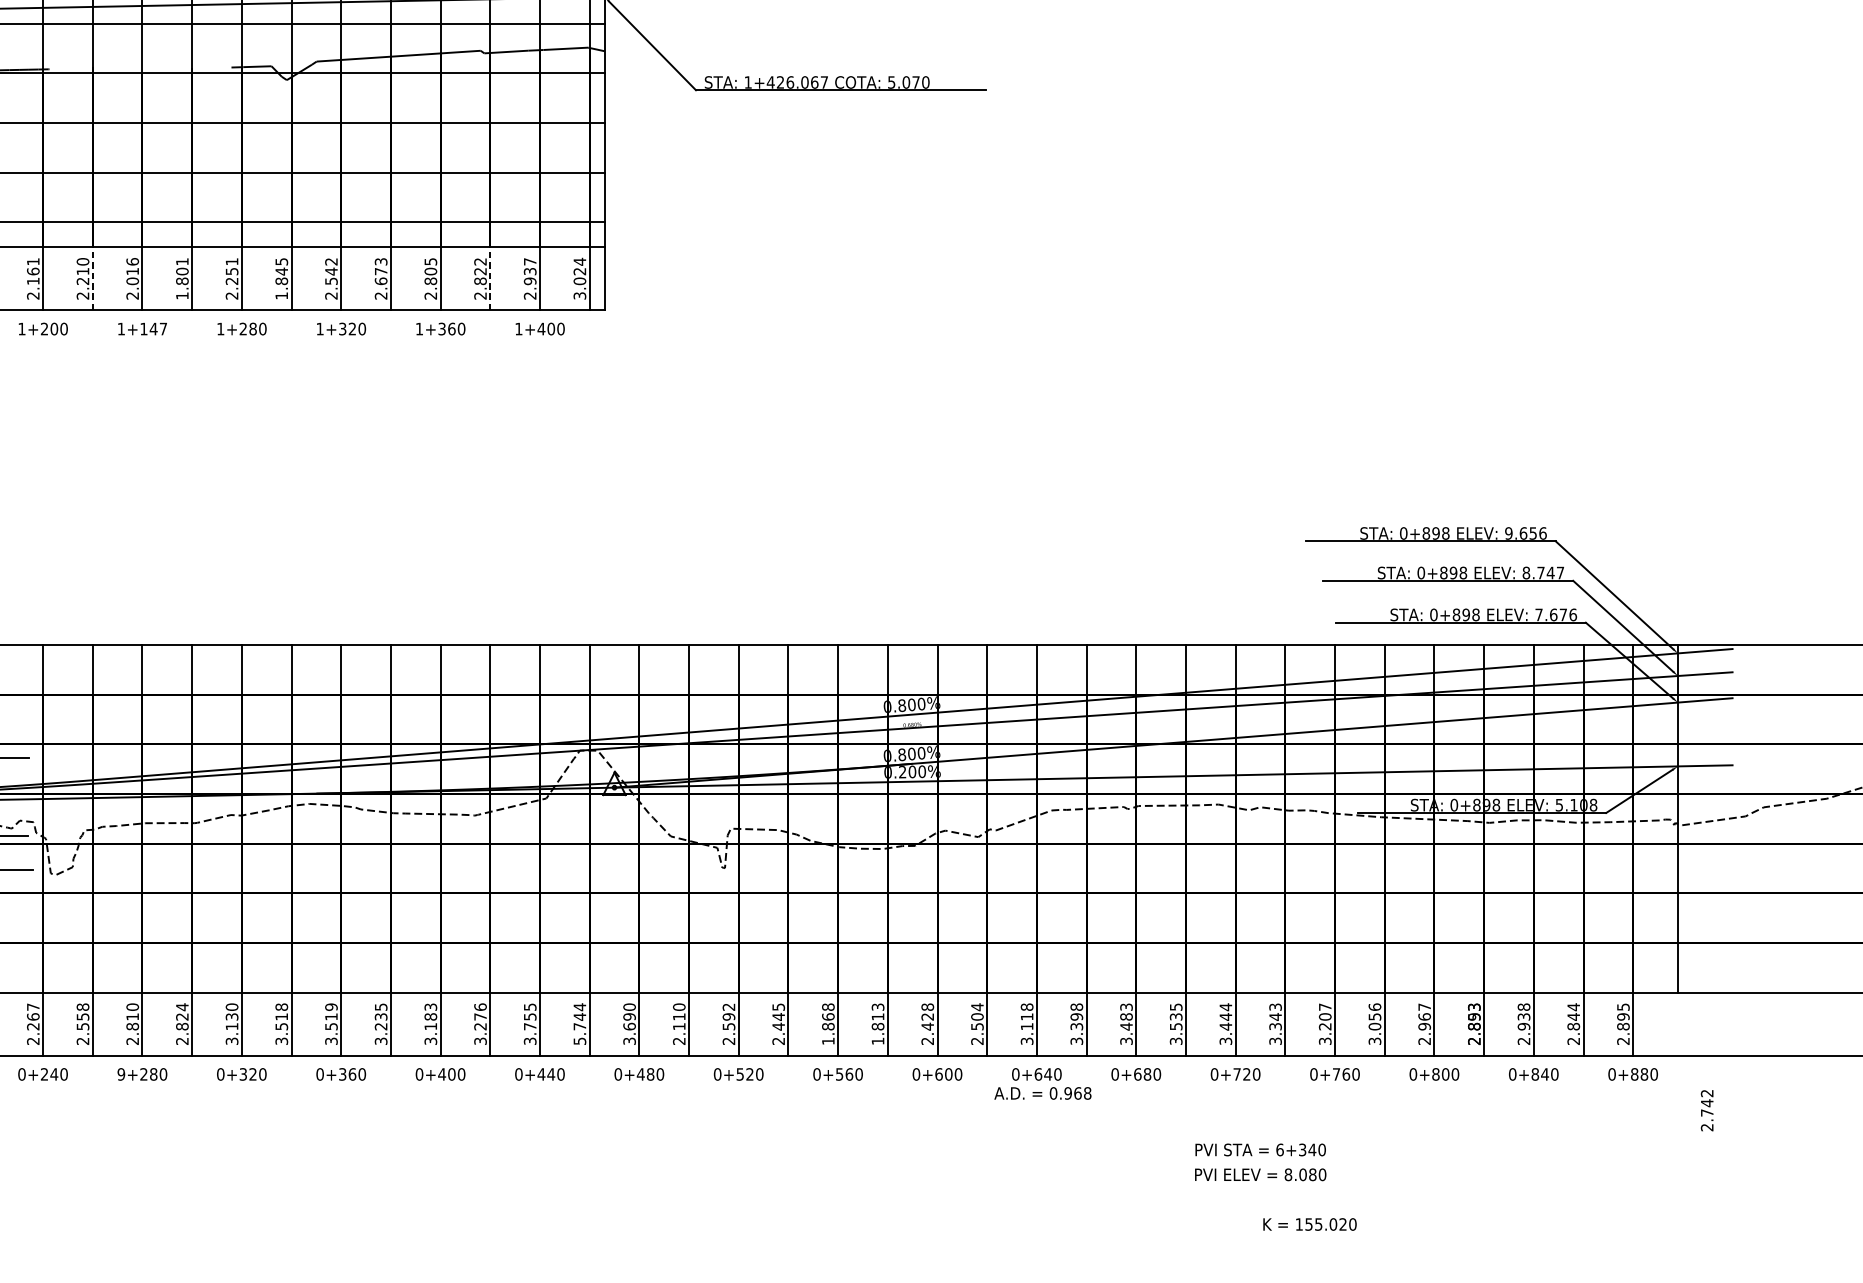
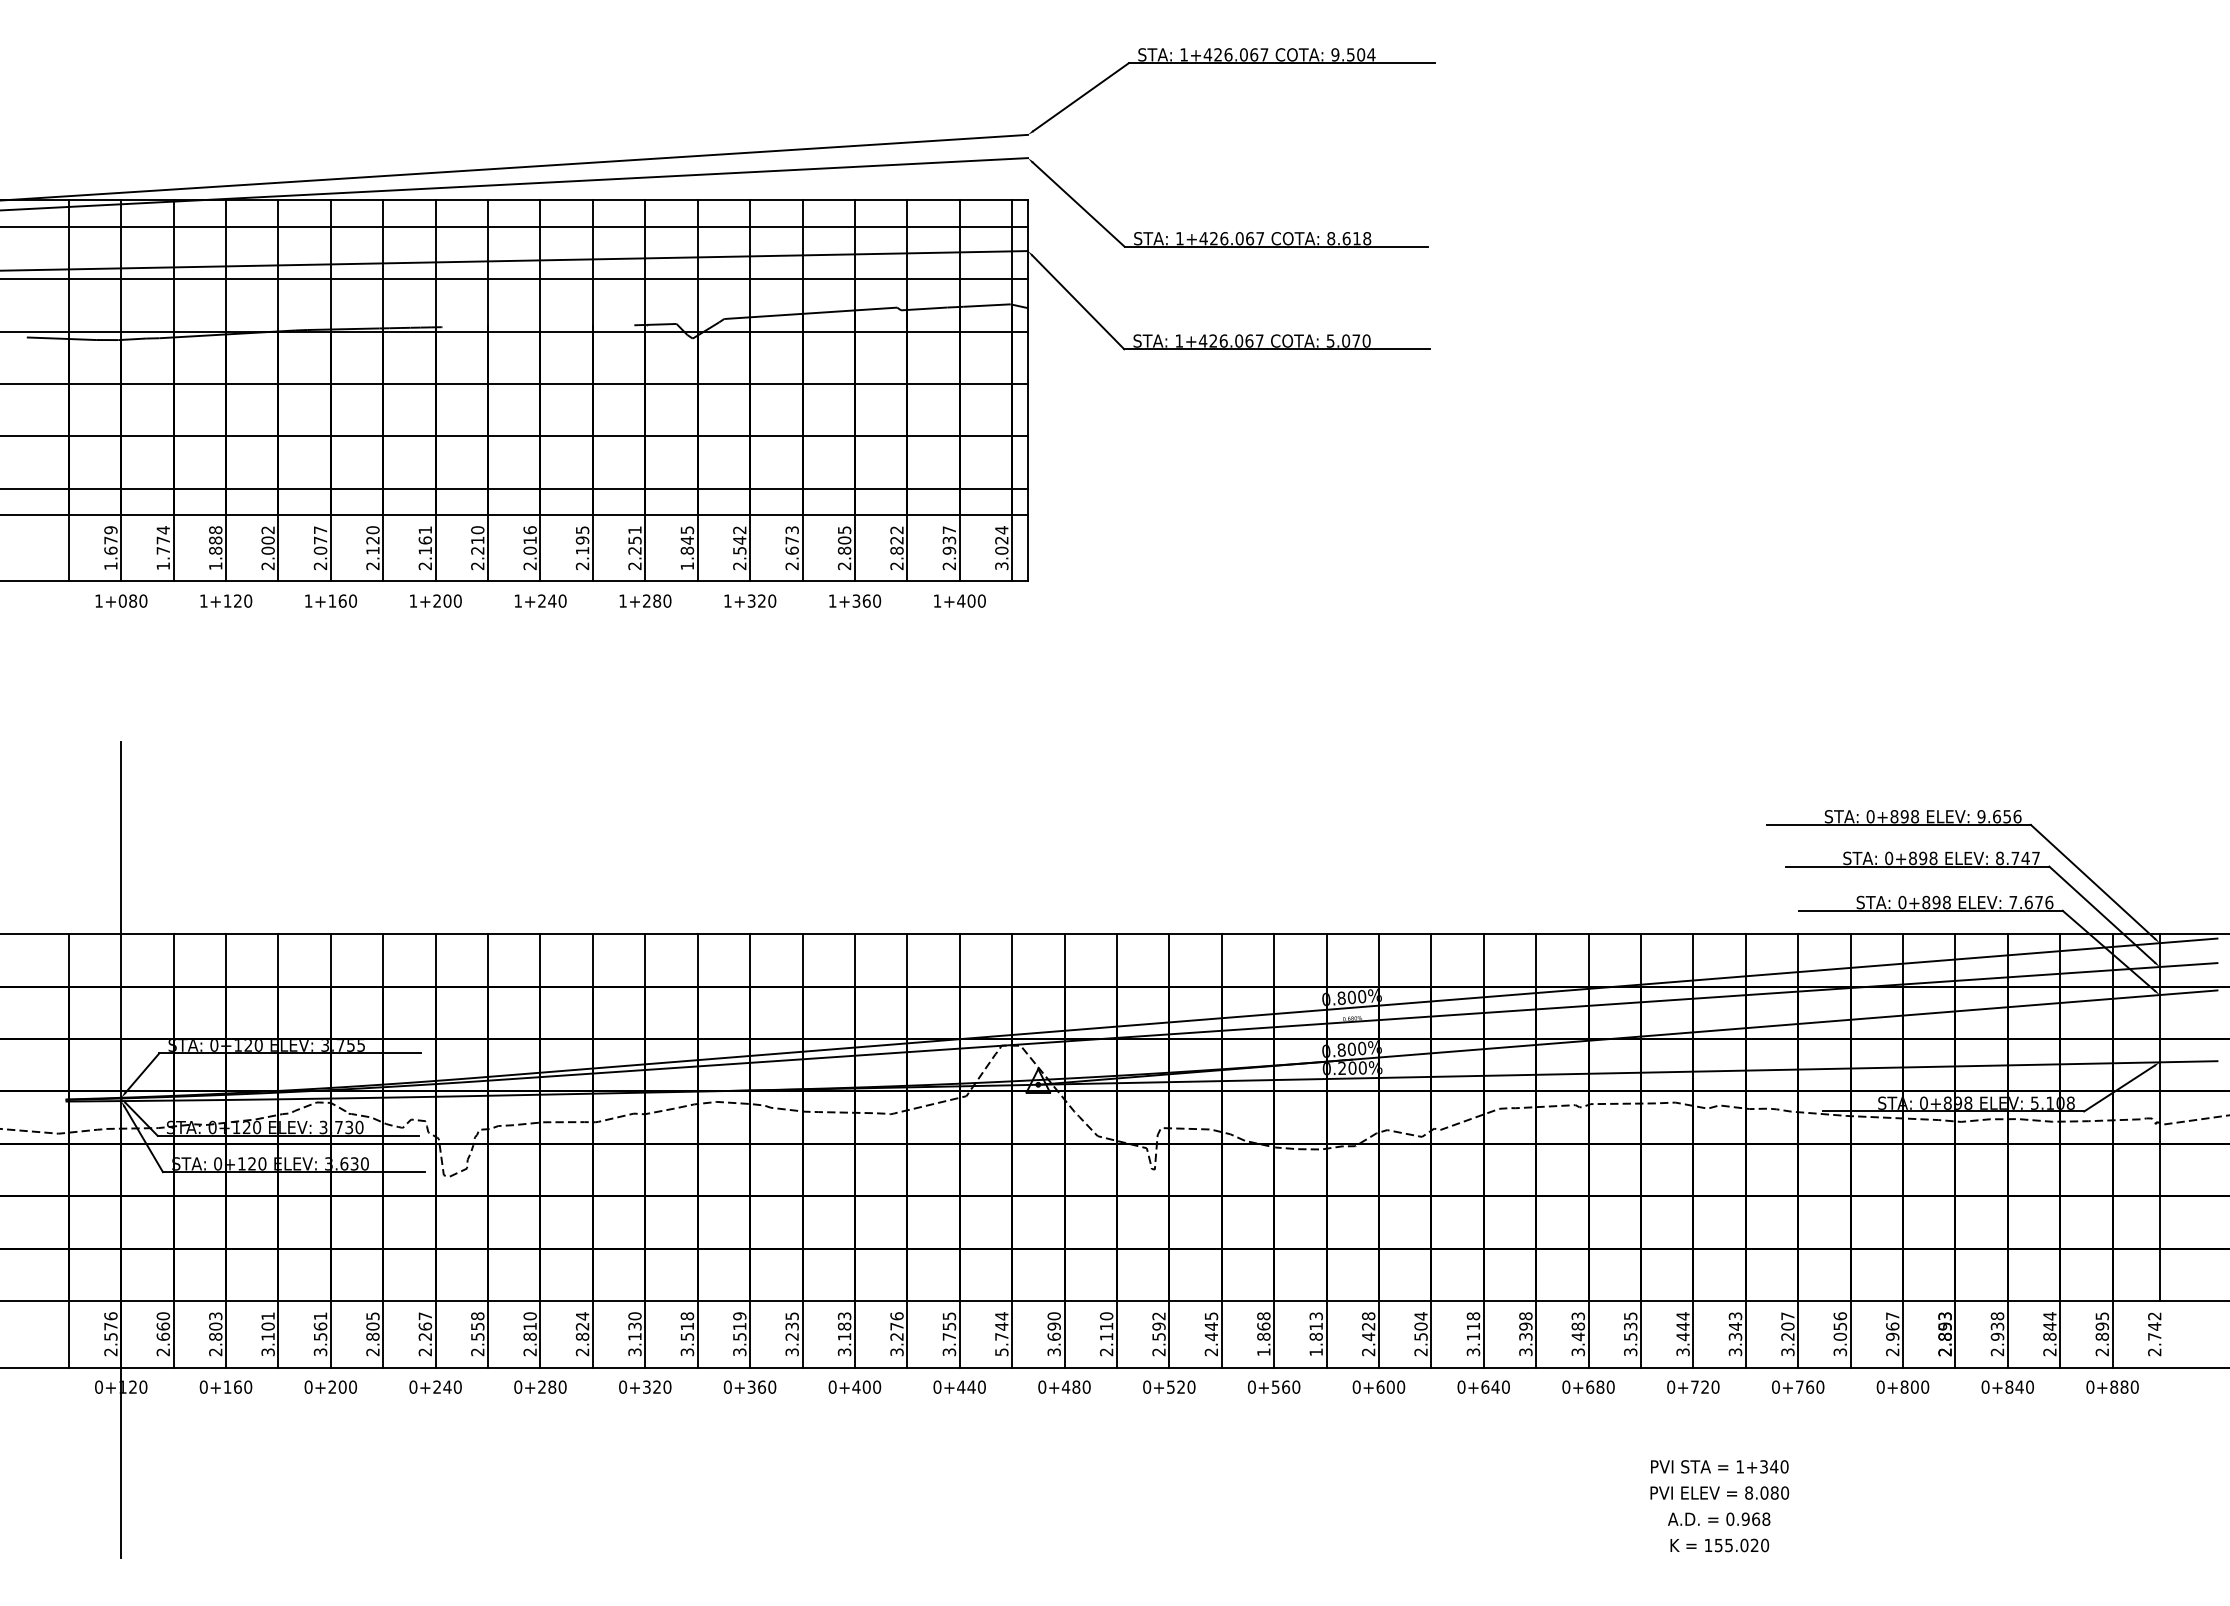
line: (93, 278) -> (488, 547), dashed -> solid
line: (490, 278) -> (907, 547), dashed -> solid
text: (182, 279) -> (582, 548), 1.801 -> 2.195
text: (153, 328) -> (552, 600), 1+147 -> 1+240
text: (121, 1073) -> (518, 1386), 9+280 -> 0+280
text: (1043, 1092) -> (1719, 1518), moved
text: (1707, 1110) -> (2154, 1334), moved
text: (1280, 1149) -> (1740, 1466), 6+340 -> 1+340
text: (1309, 1224) -> (1719, 1545), moved

